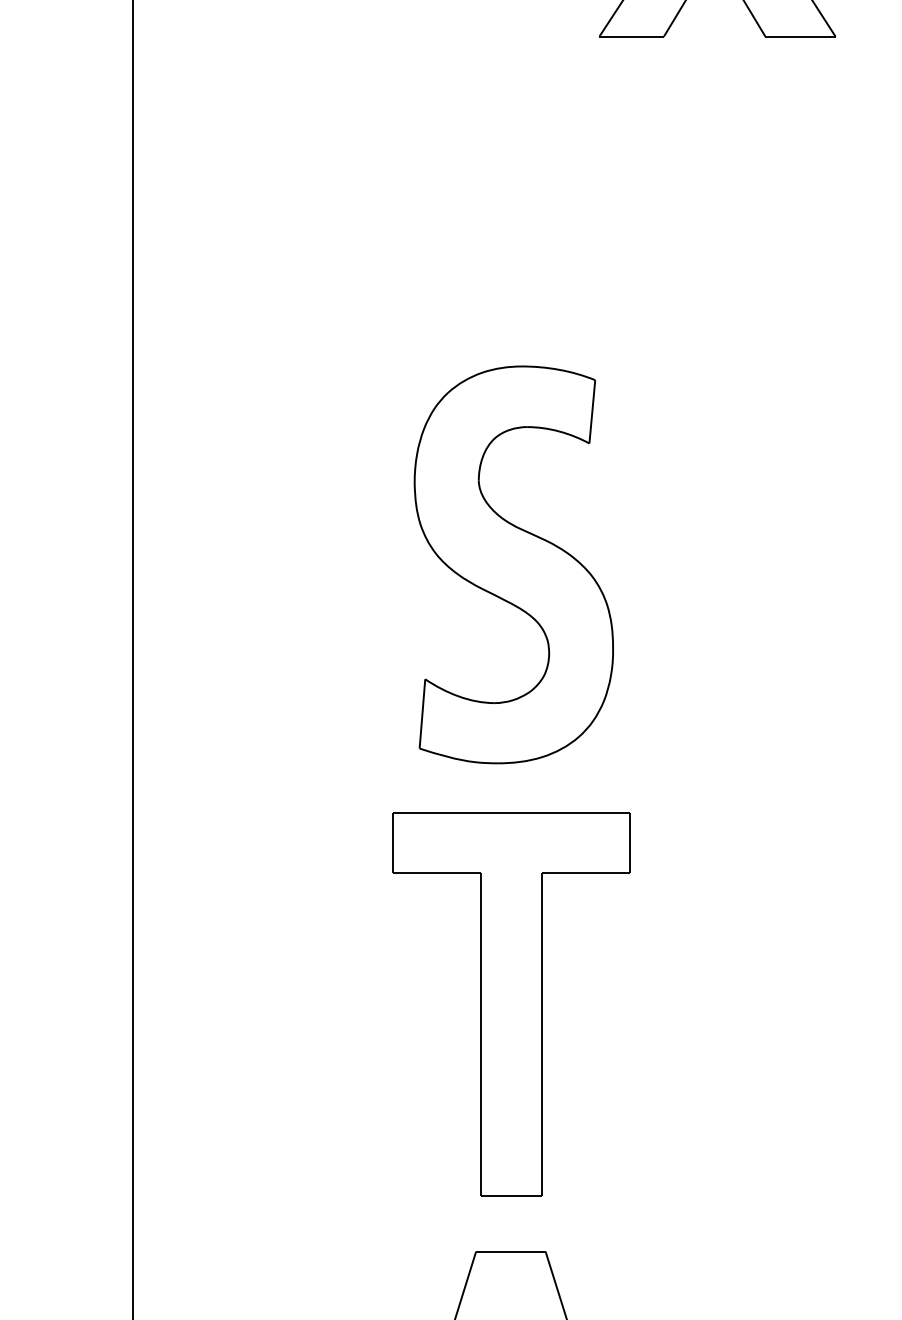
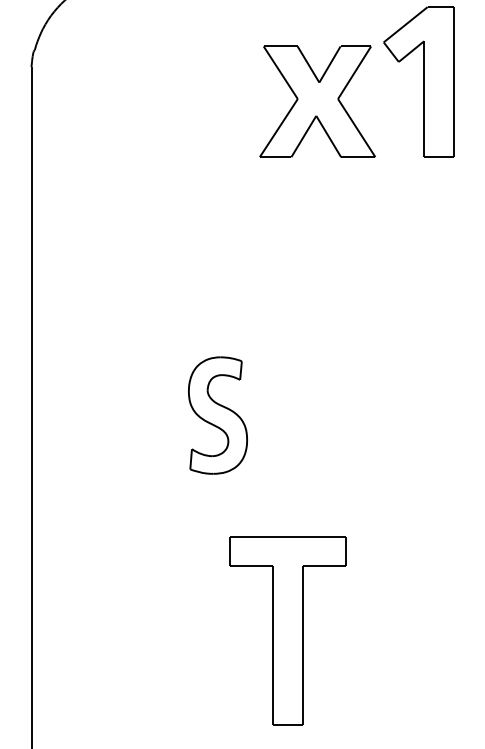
part: (512, 564) -> (217, 415), size x0.6
part: (510, 1003) -> (287, 630), moved

